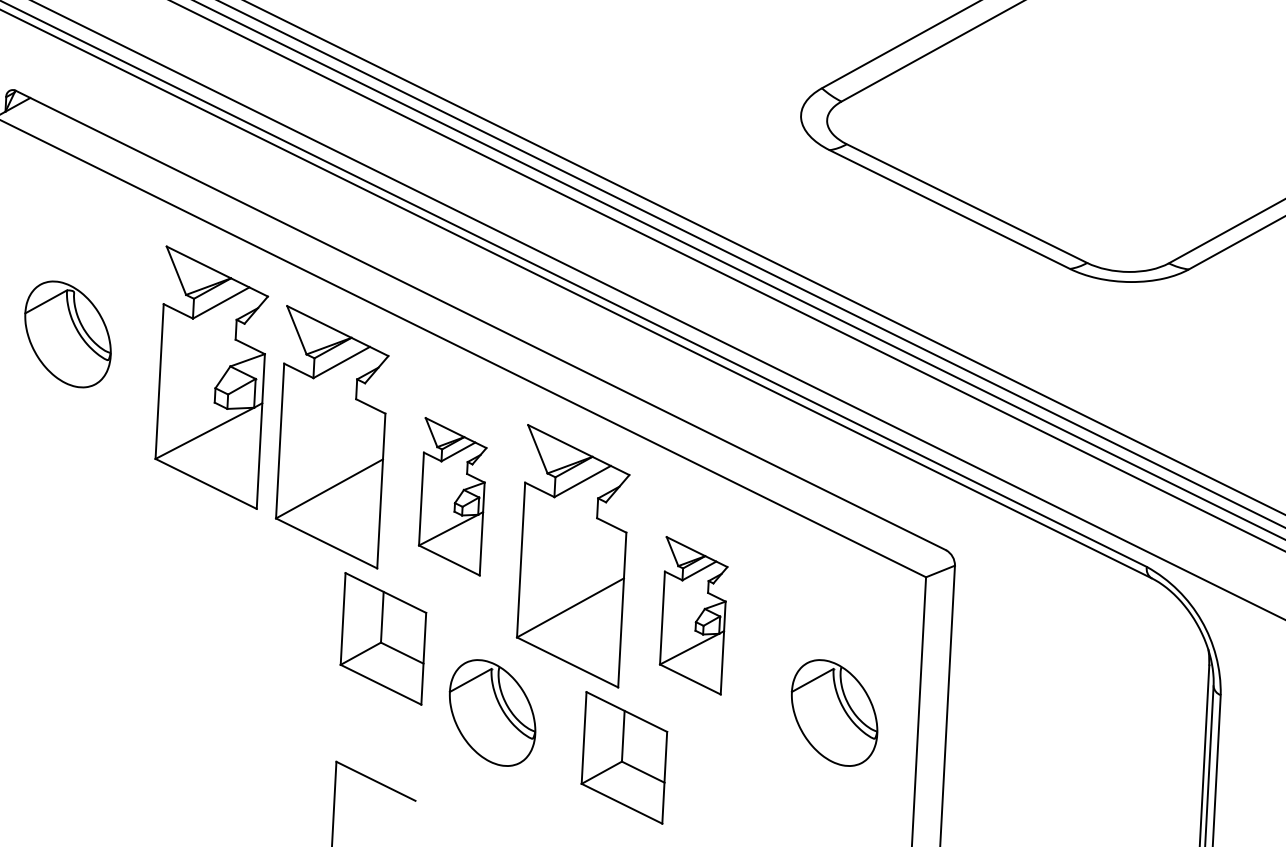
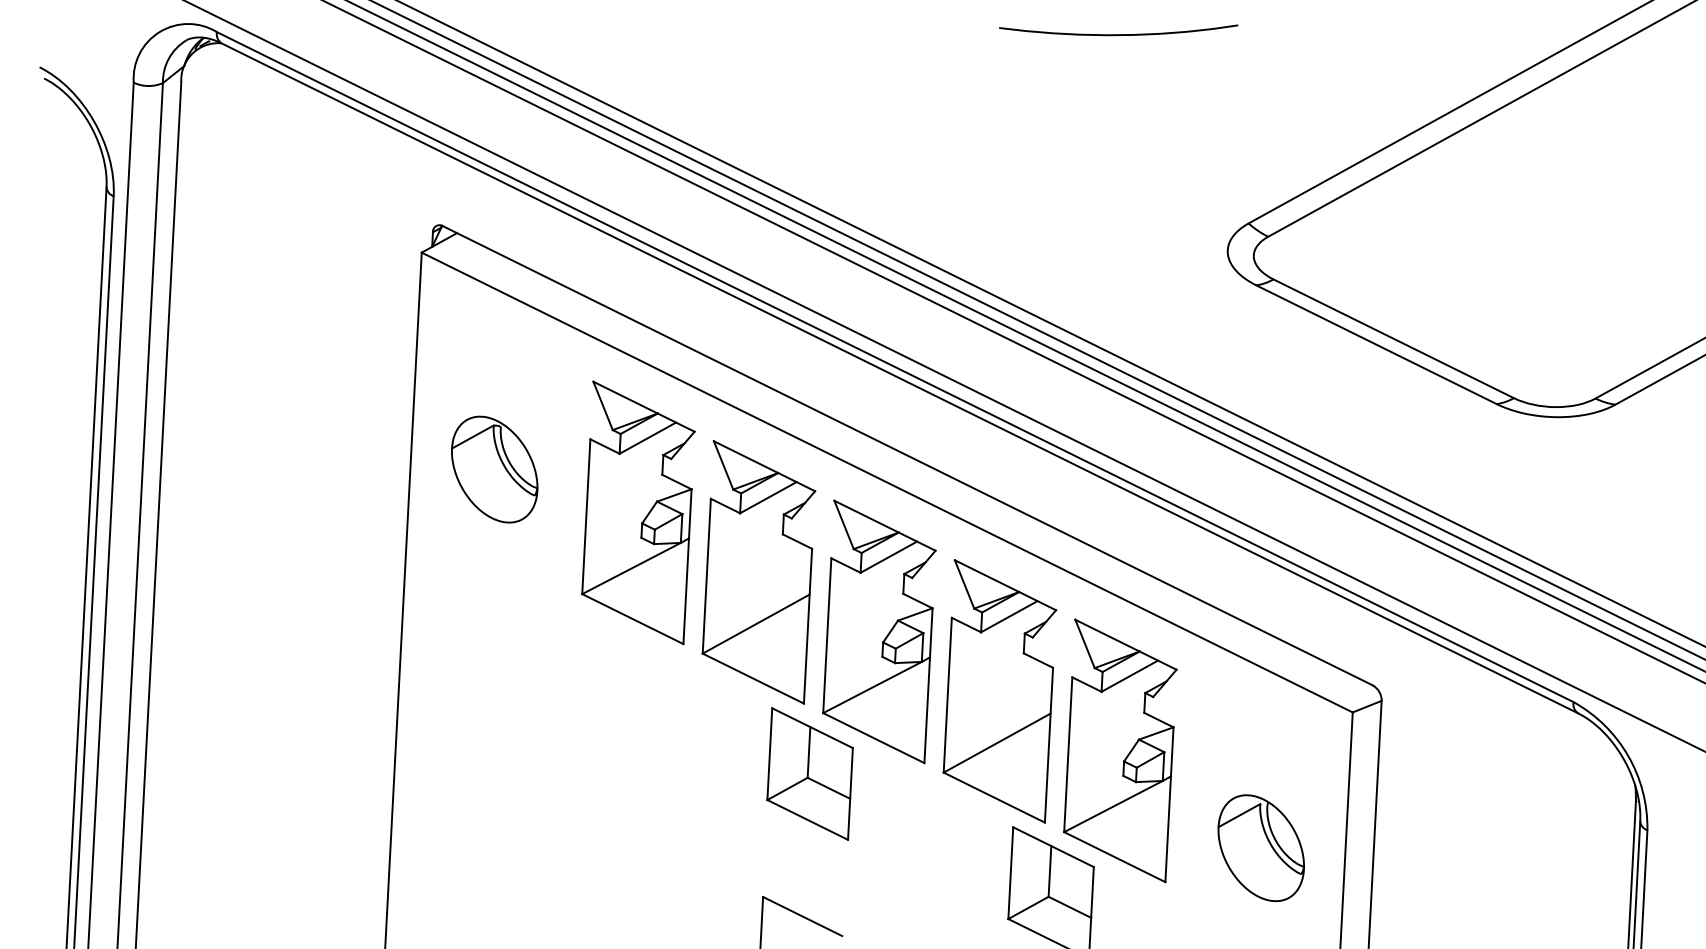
part: (452, 496) -> (879, 631), size x1.67
part: (693, 615) -> (1120, 750), size x1.67
part: (491, 713) -> (918, 848), removed

